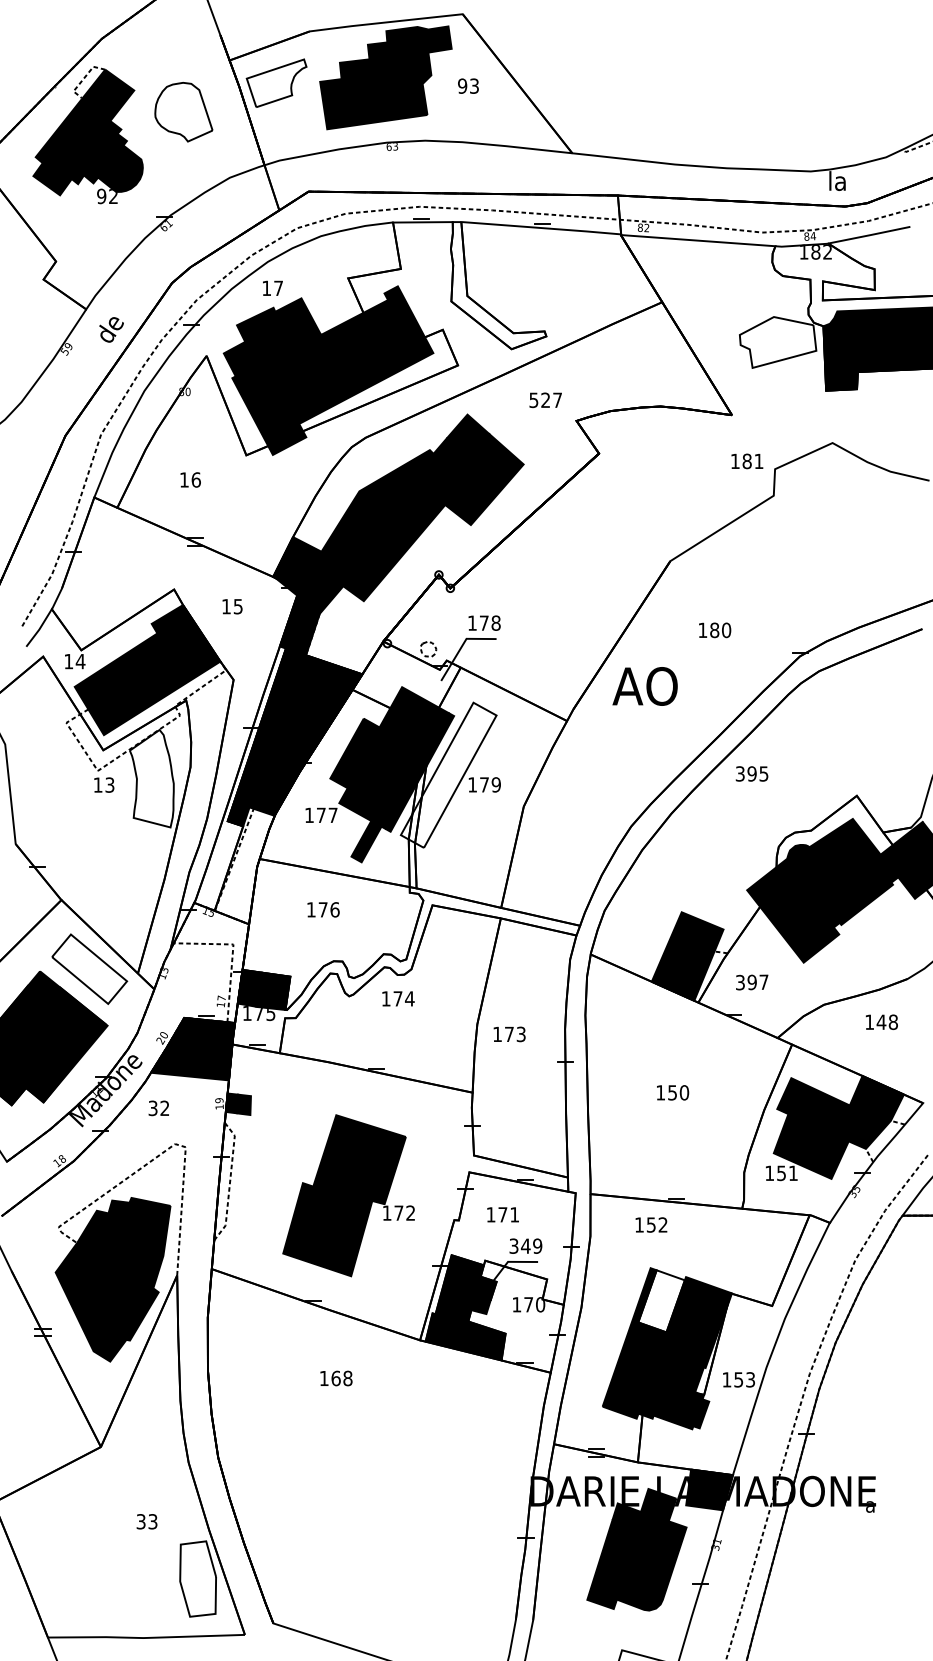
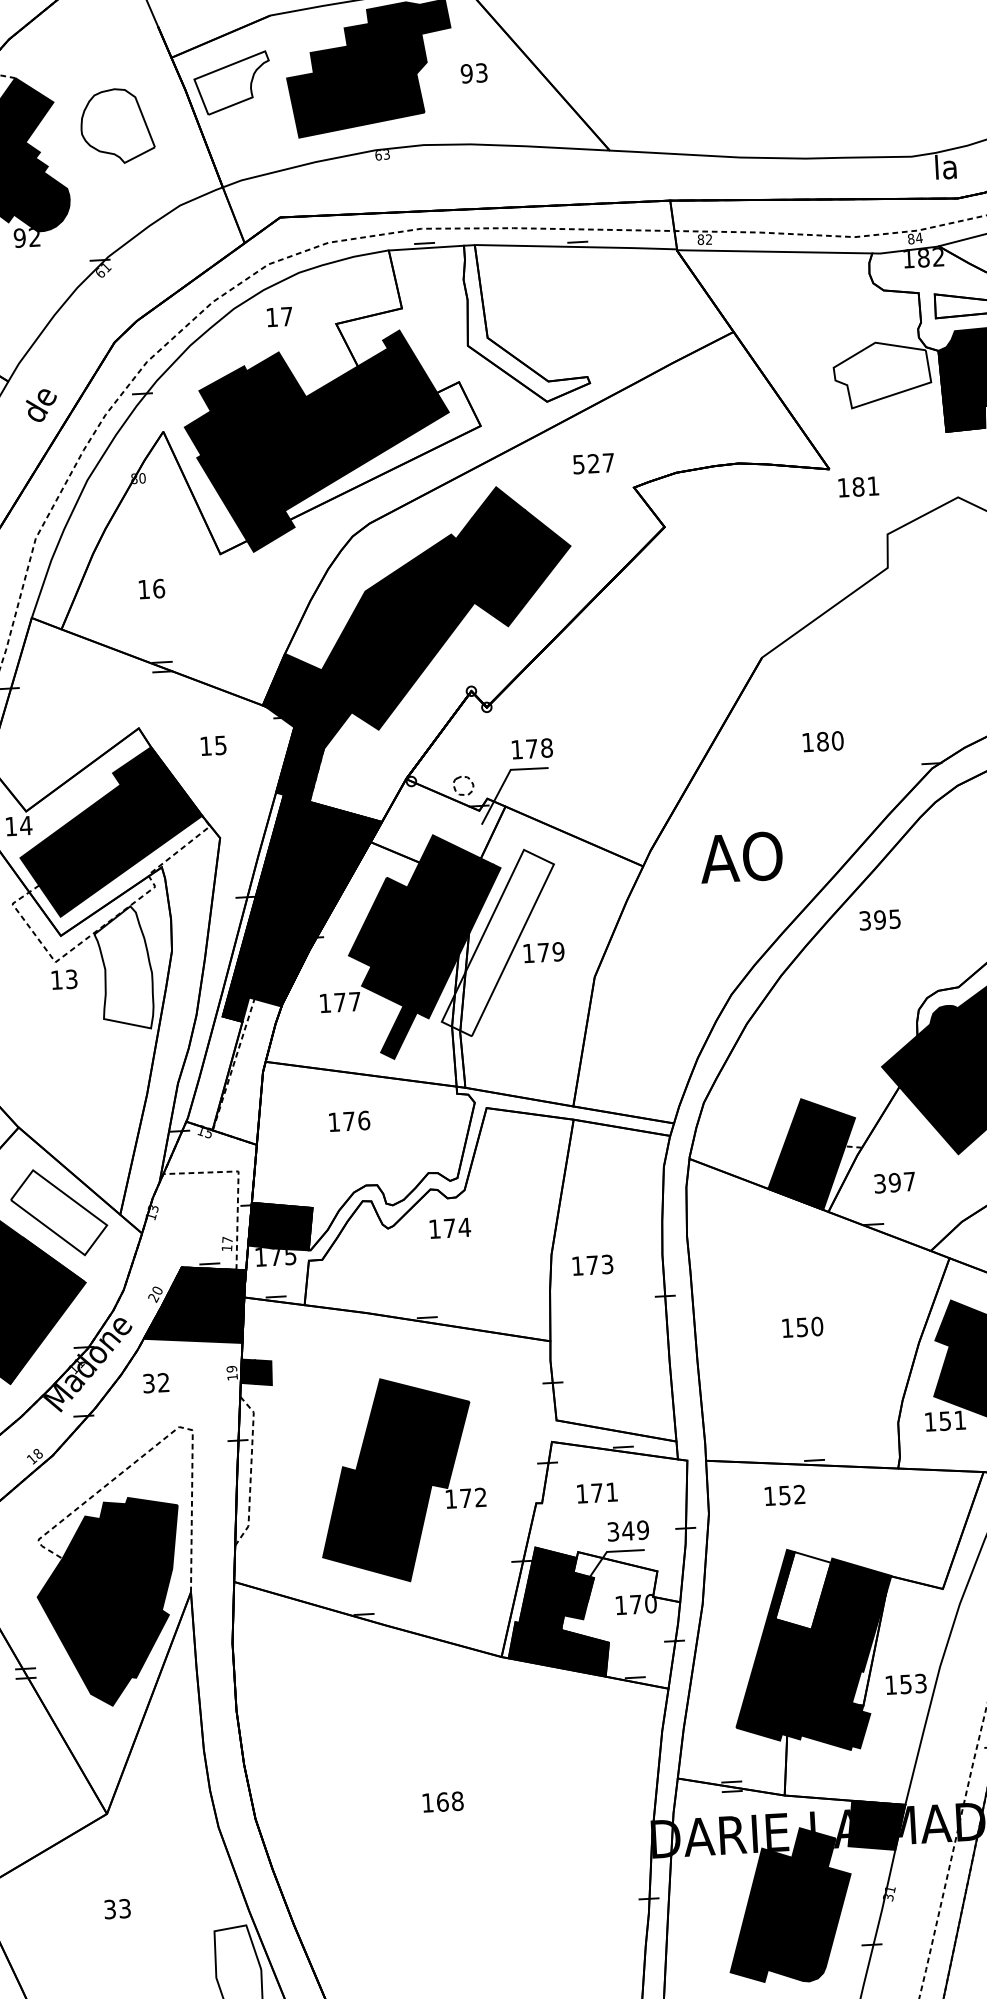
text: (272, 287) -> (279, 315), moved
text: (747, 461) -> (858, 487), moved
text: (644, 686) -> (740, 857), moved
text: (336, 1378) -> (443, 1802), moved
text: (146, 1521) -> (116, 1908), moved

